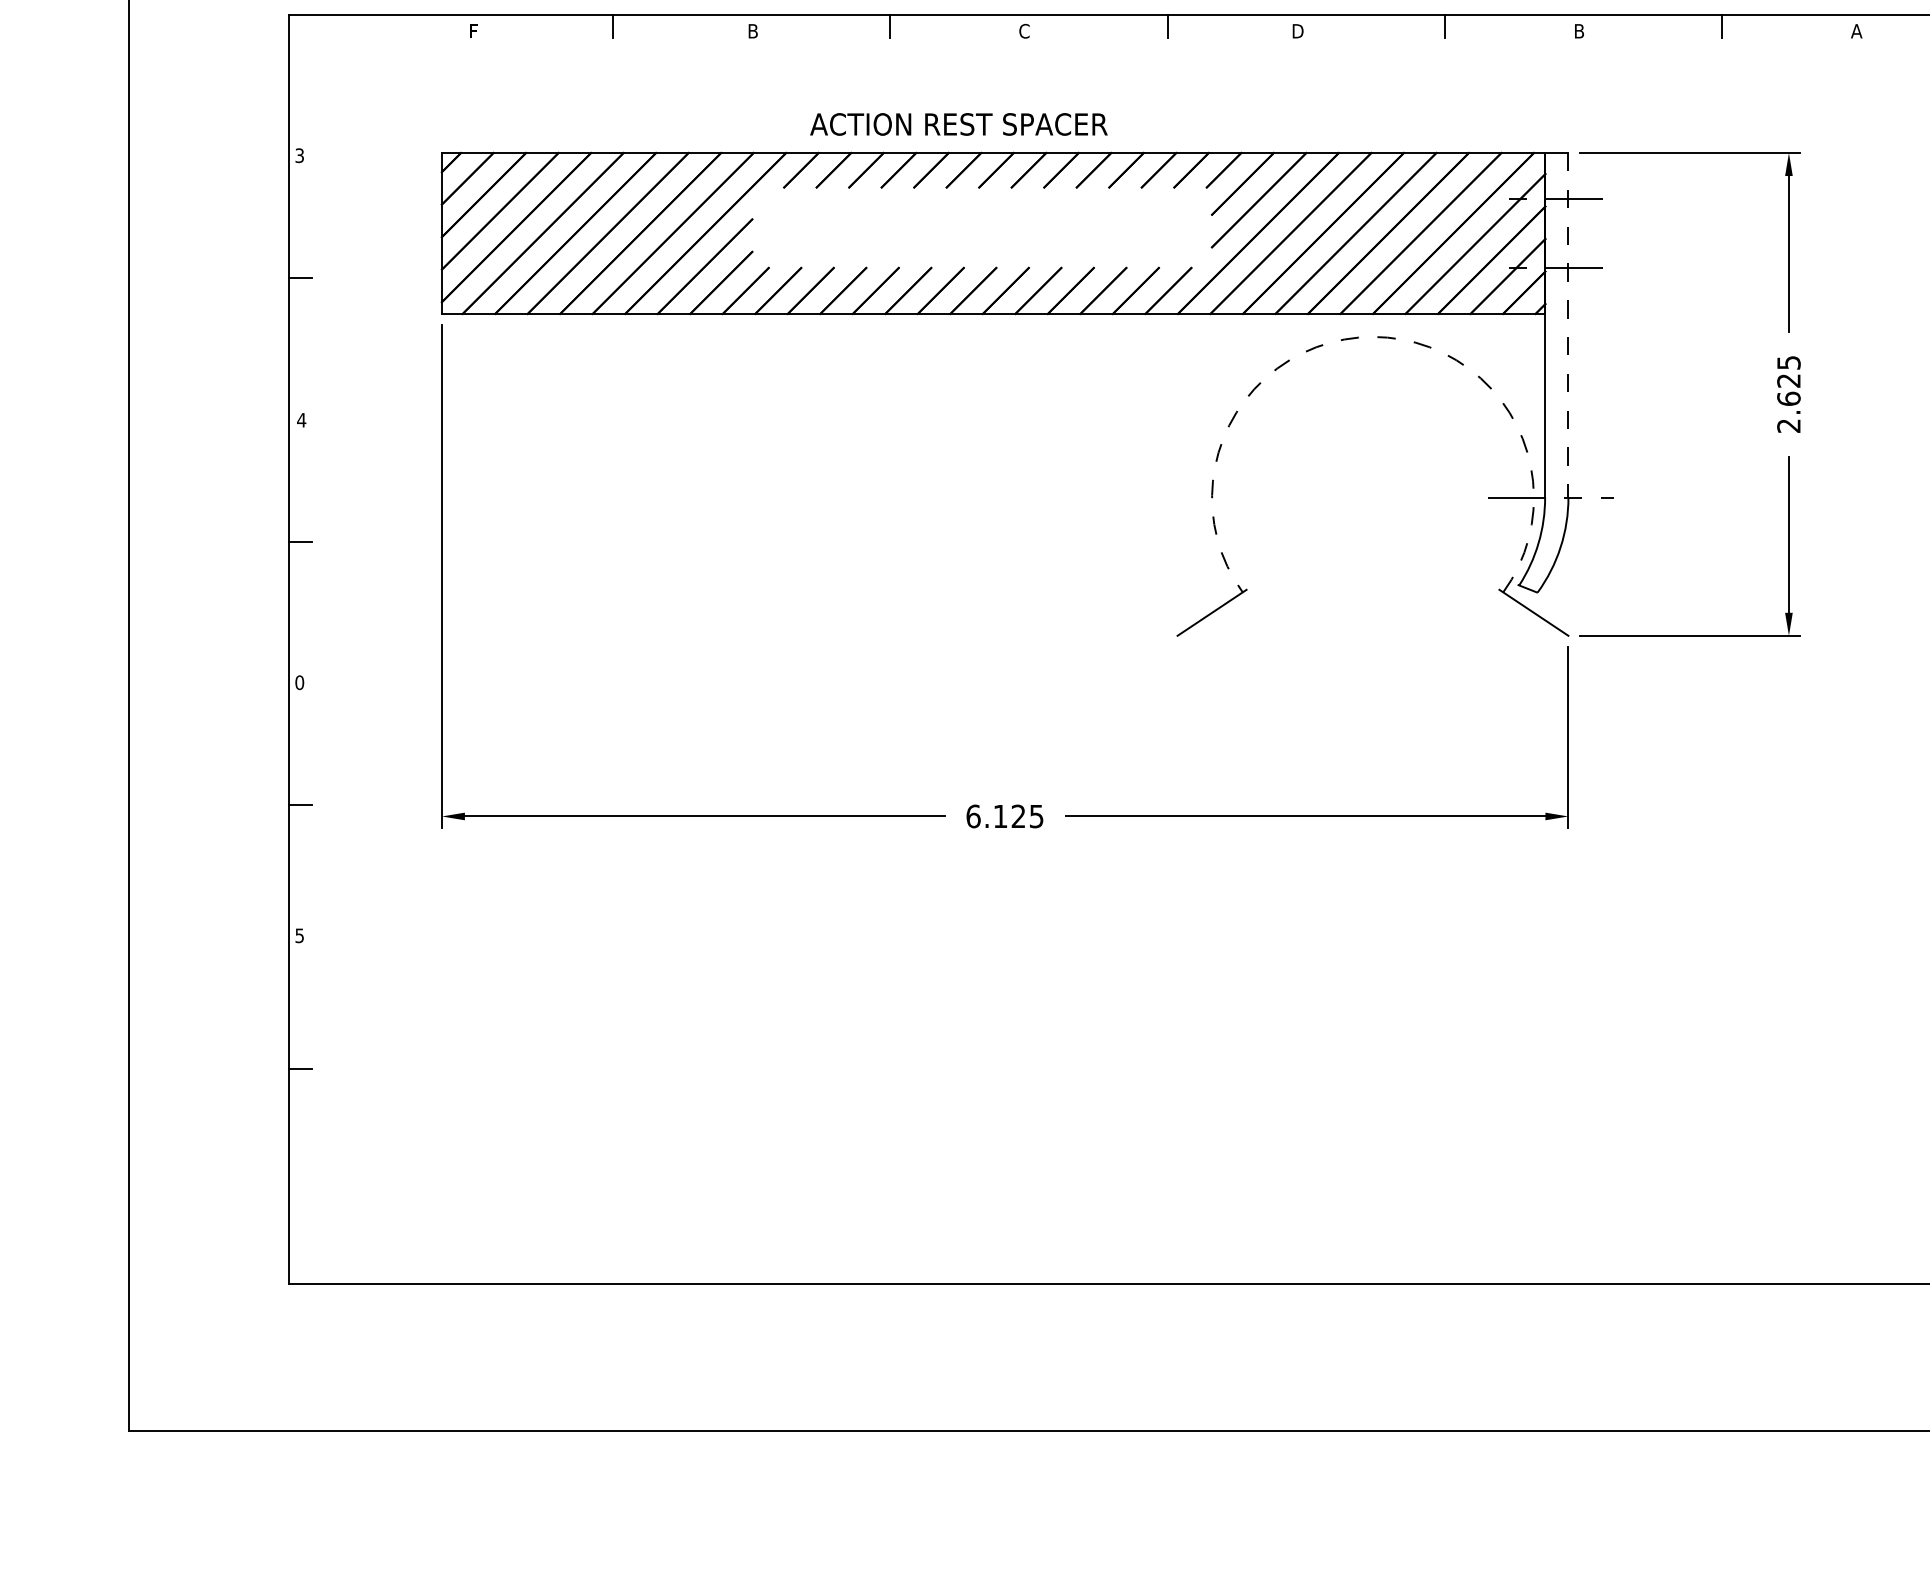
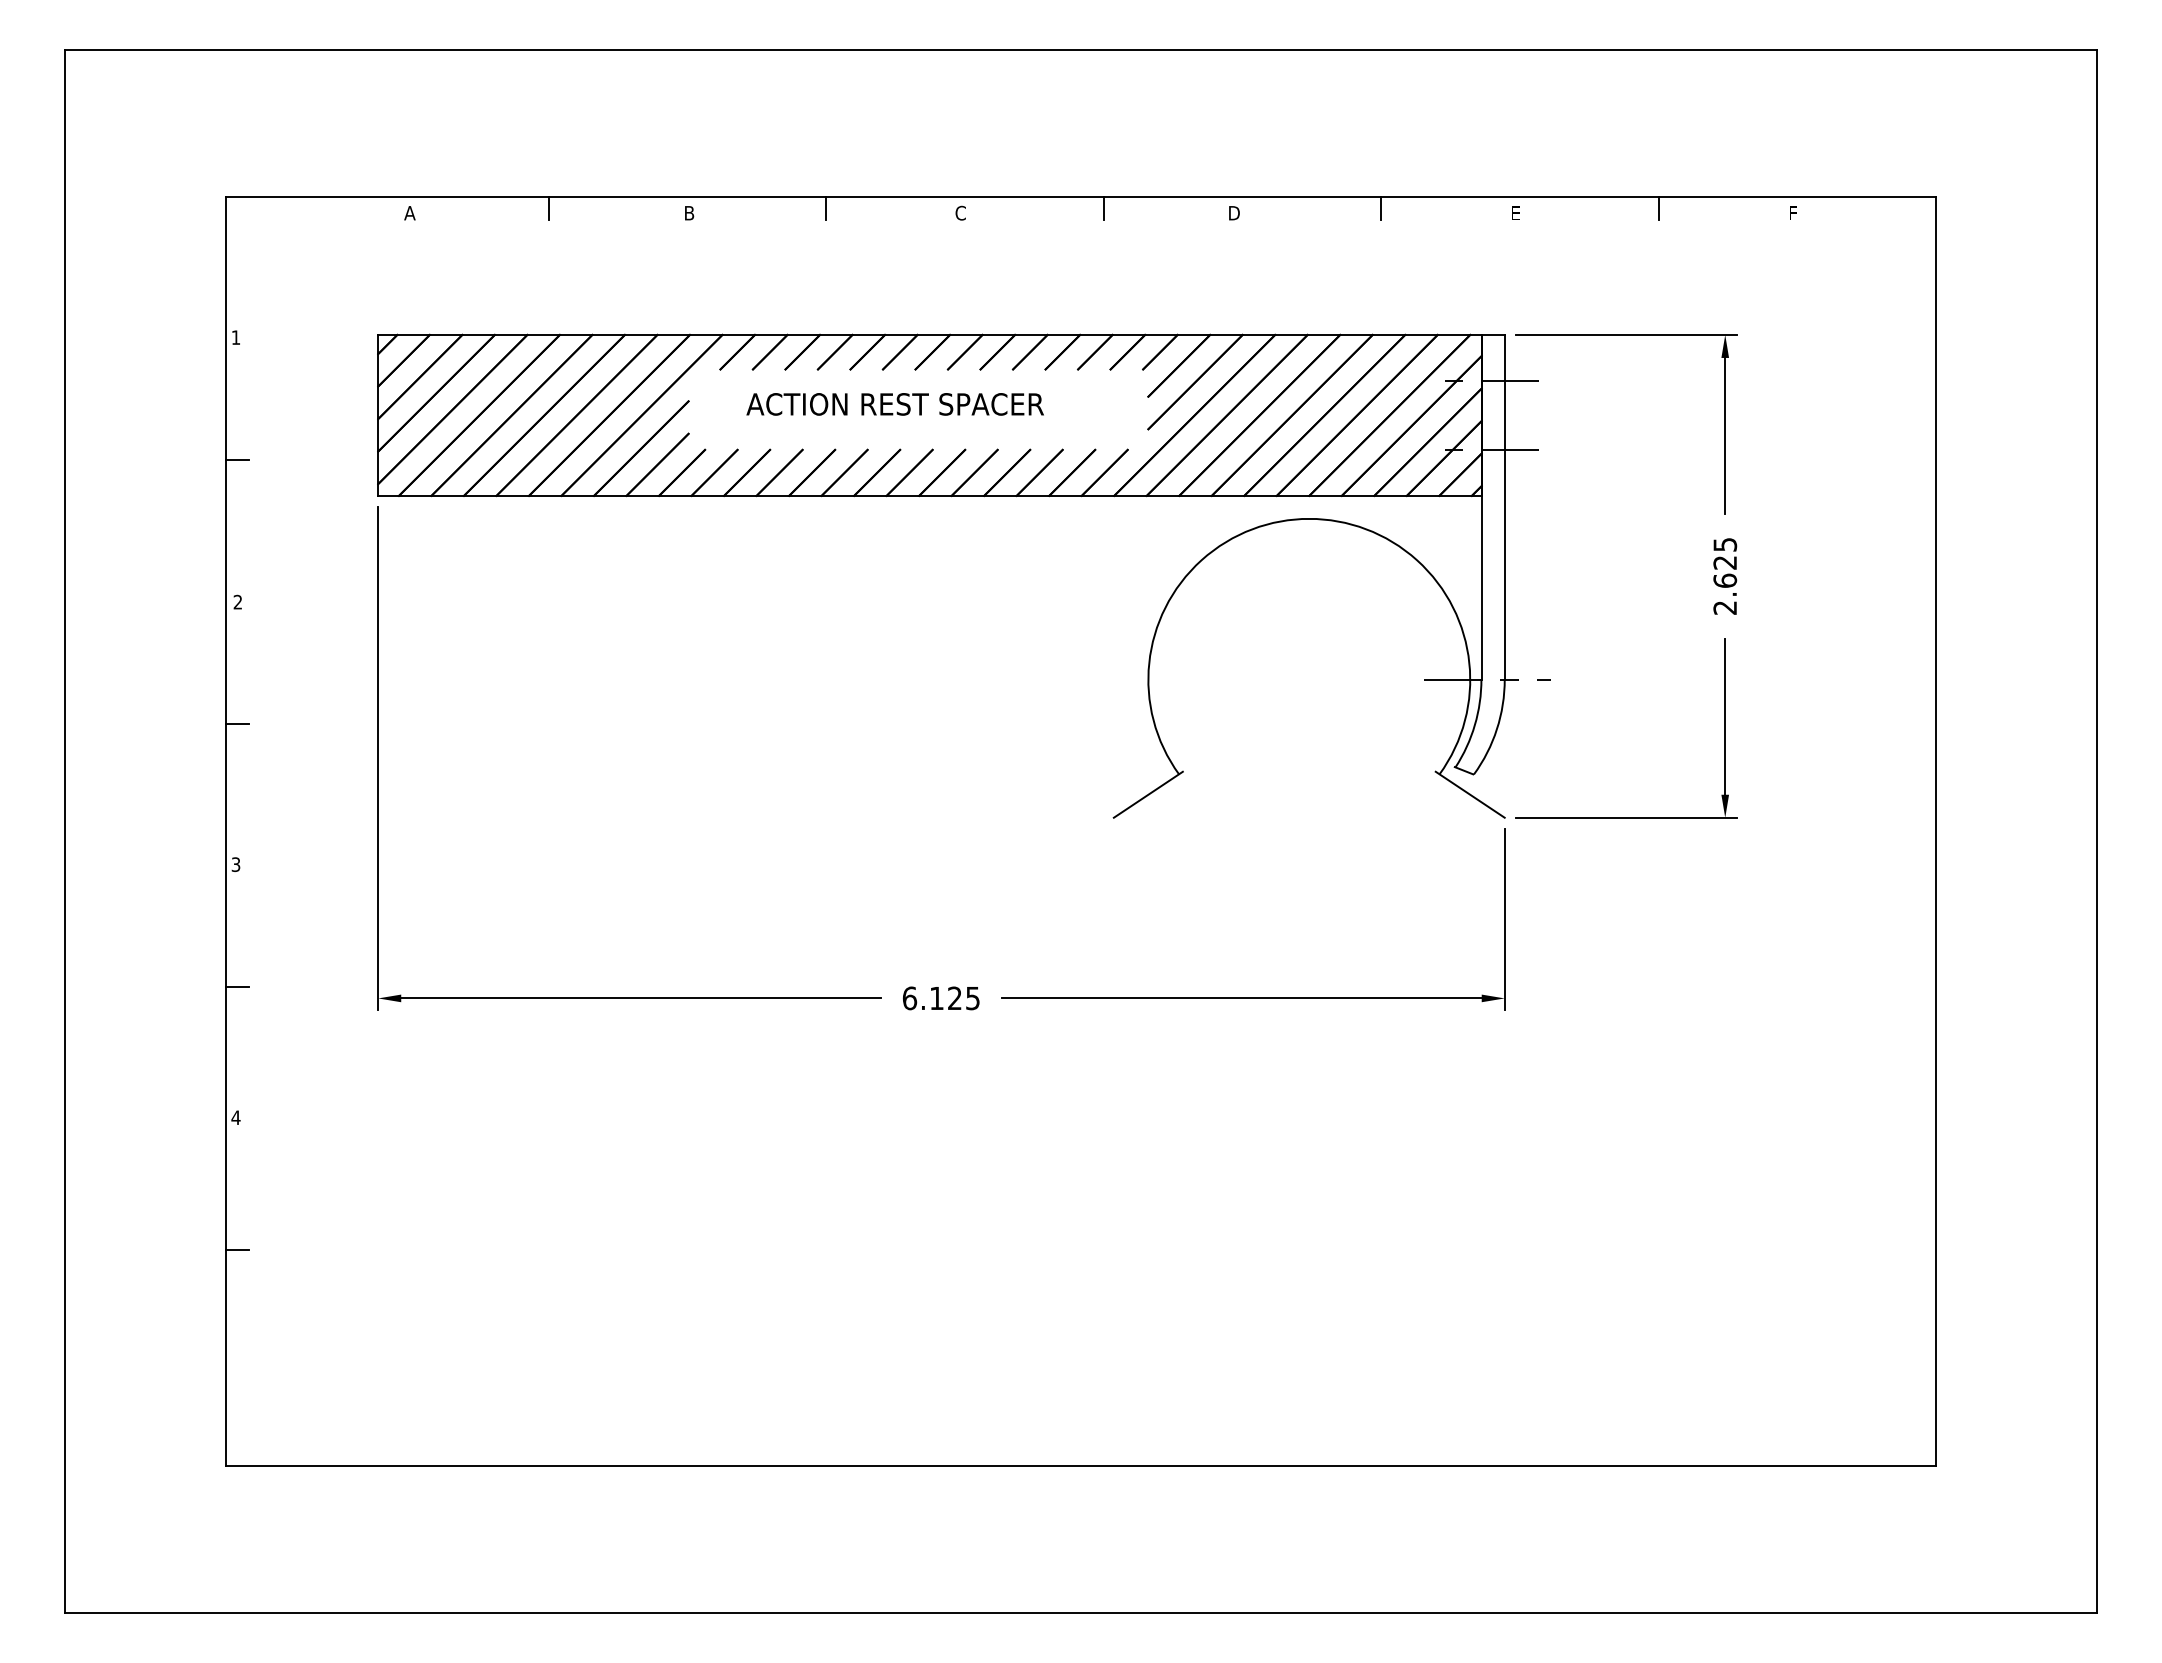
text: (473, 31) -> (409, 213), F -> A
text: (1579, 31) -> (1515, 213), B -> E
text: (1856, 31) -> (1792, 213), A -> F
text: (958, 124) -> (894, 404), moved
text: (299, 155) -> (235, 337), 3 -> 1
line: (1568, 325) -> (1504, 507), dashed -> solid
arc: (1373, 336) -> (1309, 518), dashed -> solid
text: (301, 419) -> (237, 601), 4 -> 2
text: (299, 682) -> (235, 864), 0 -> 3
text: (299, 935) -> (235, 1117), 5 -> 4

